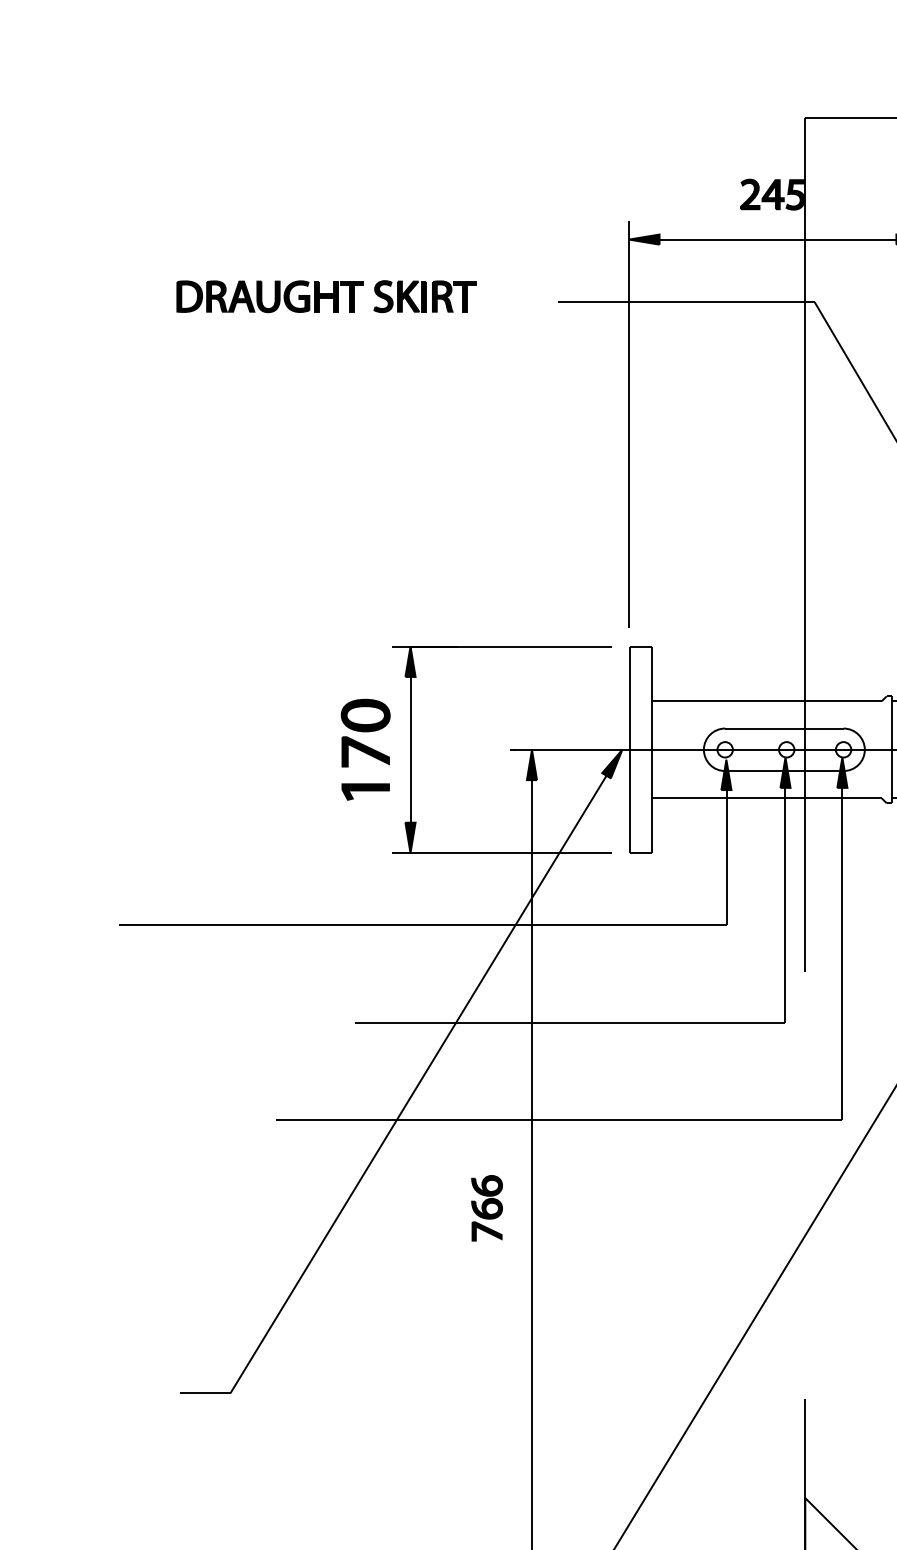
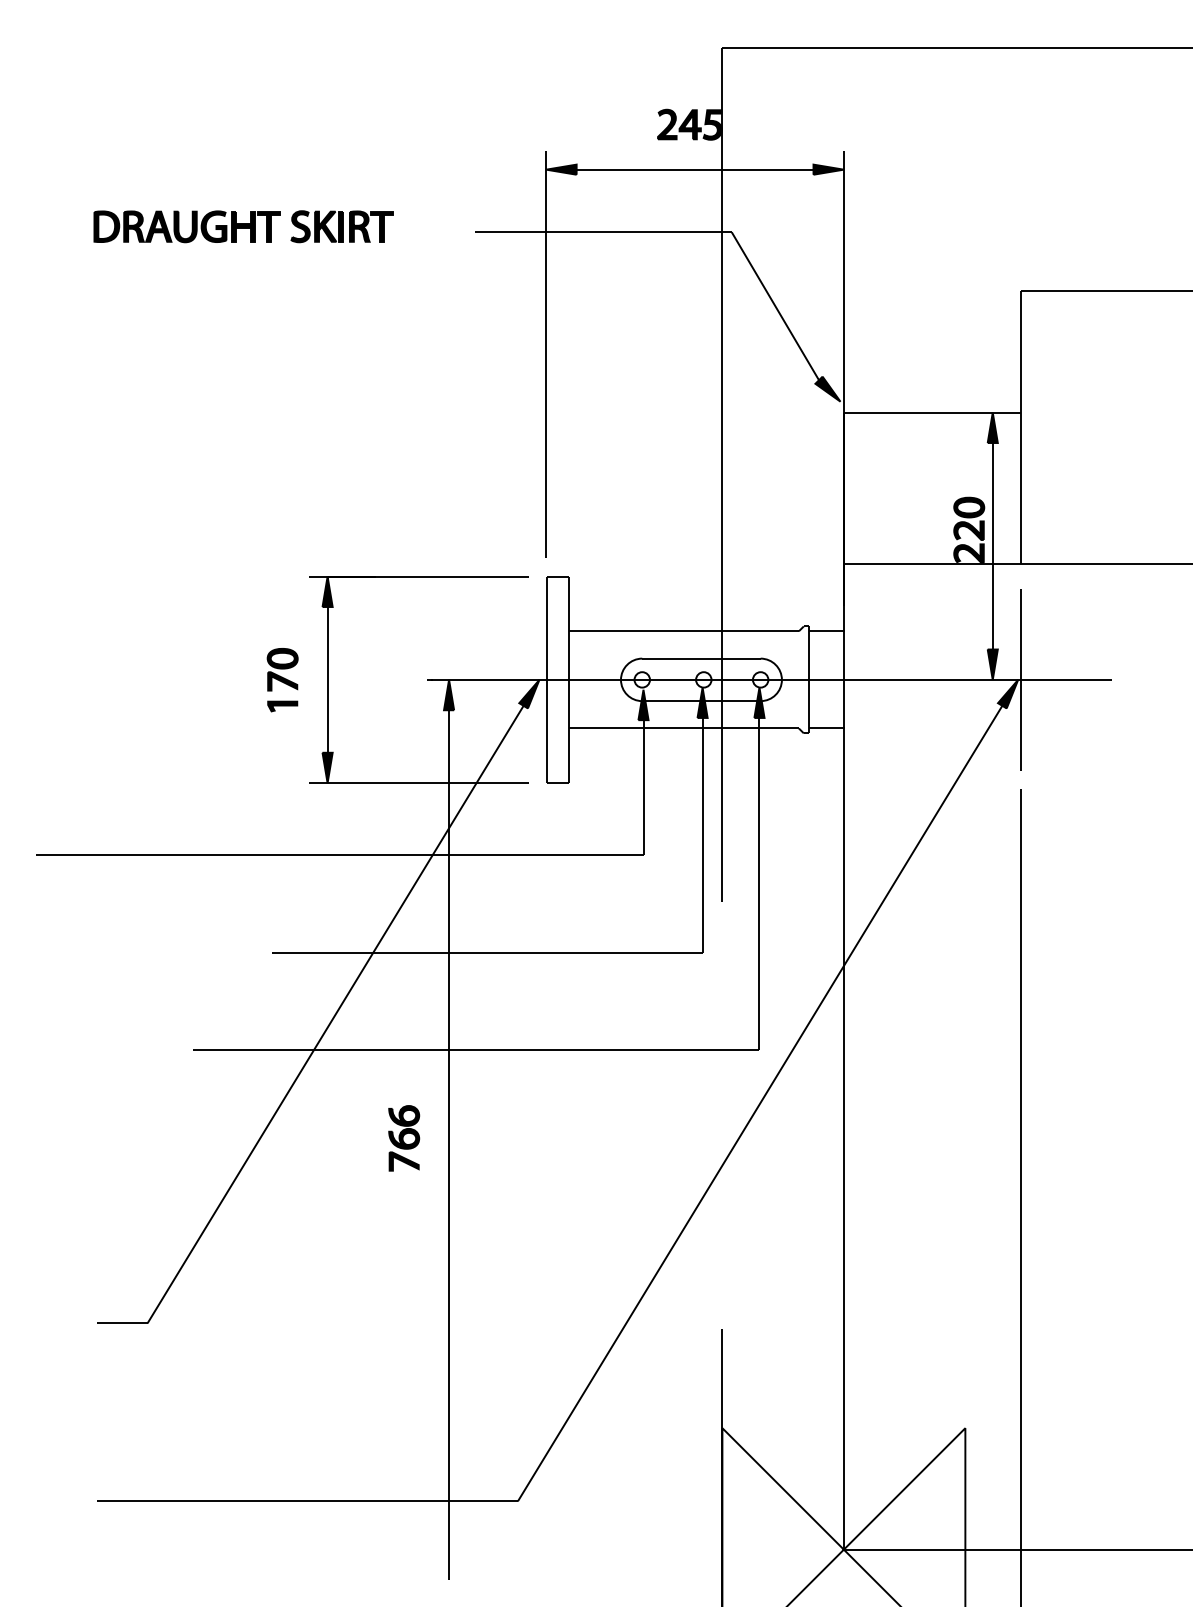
part: (365, 750) -> (282, 680), size x0.62

